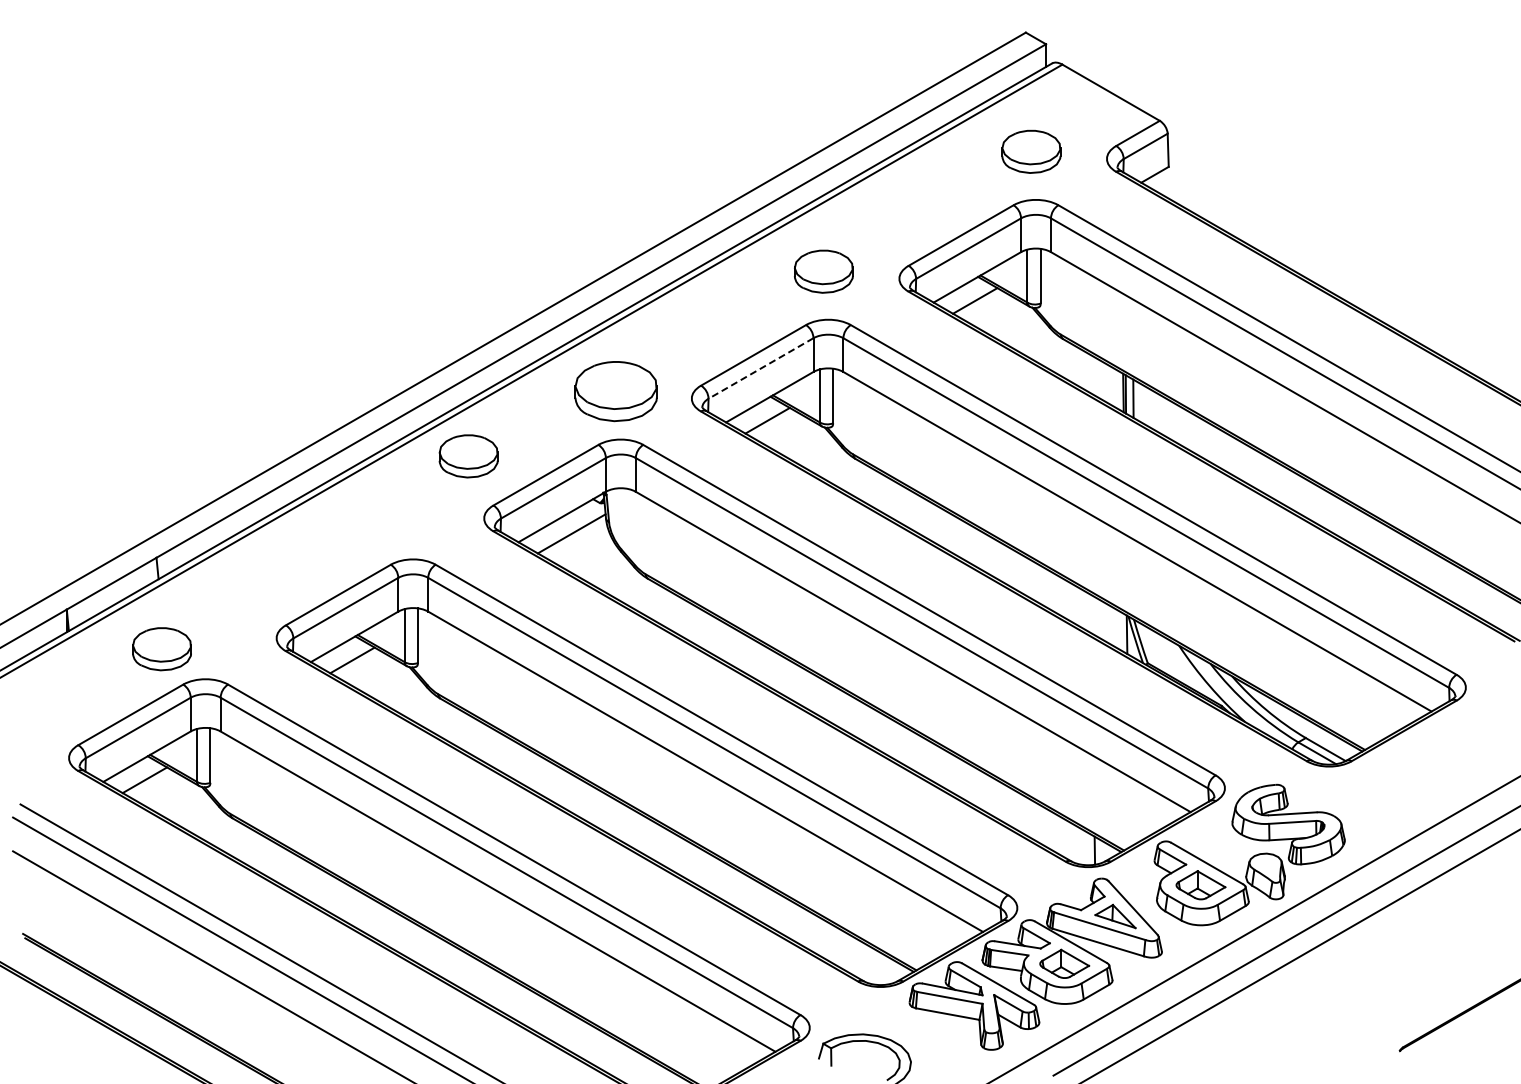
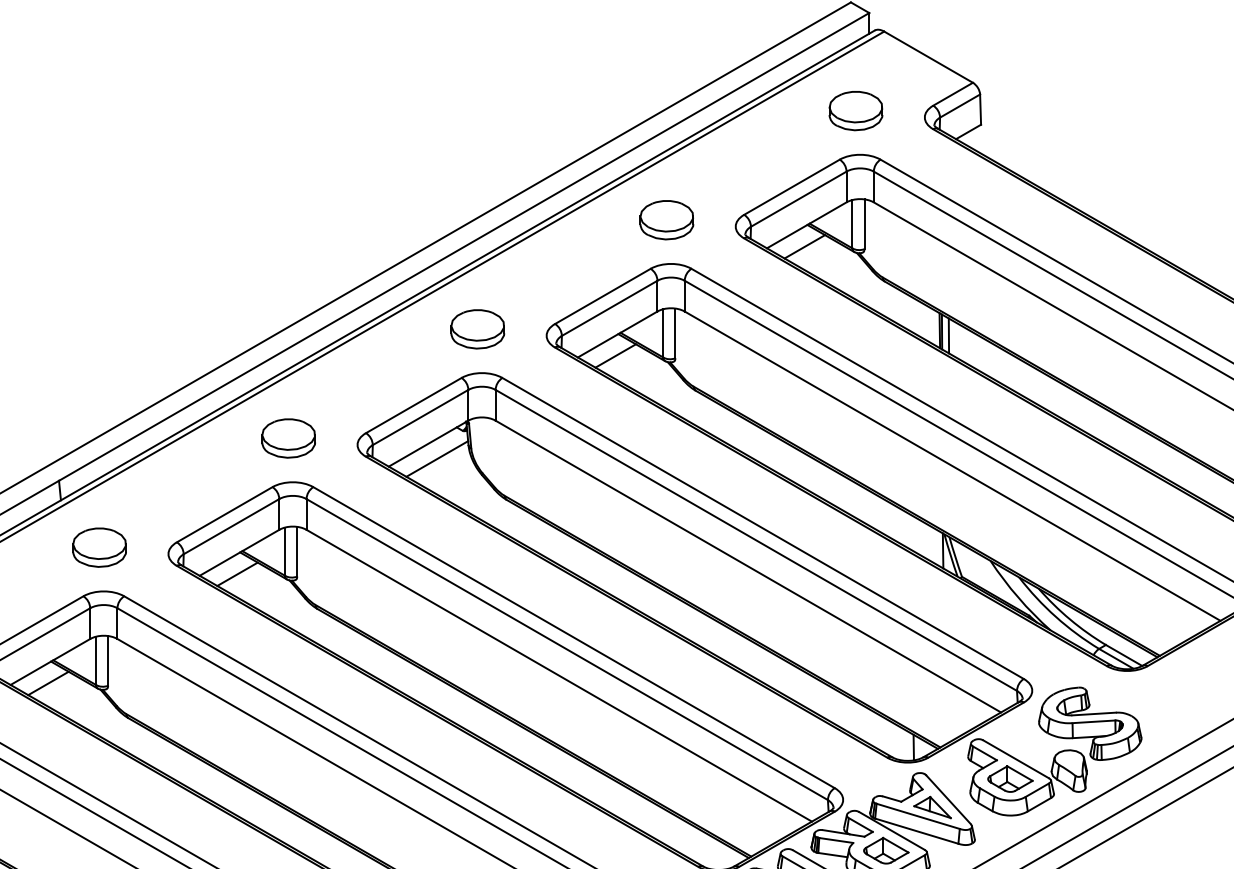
line: (761, 368) -> (610, 308), dashed -> solid
part: (616, 391) -> (478, 329), size x0.71
part: (468, 456) -> (288, 438), moved
part: (161, 649) -> (99, 547), moved

